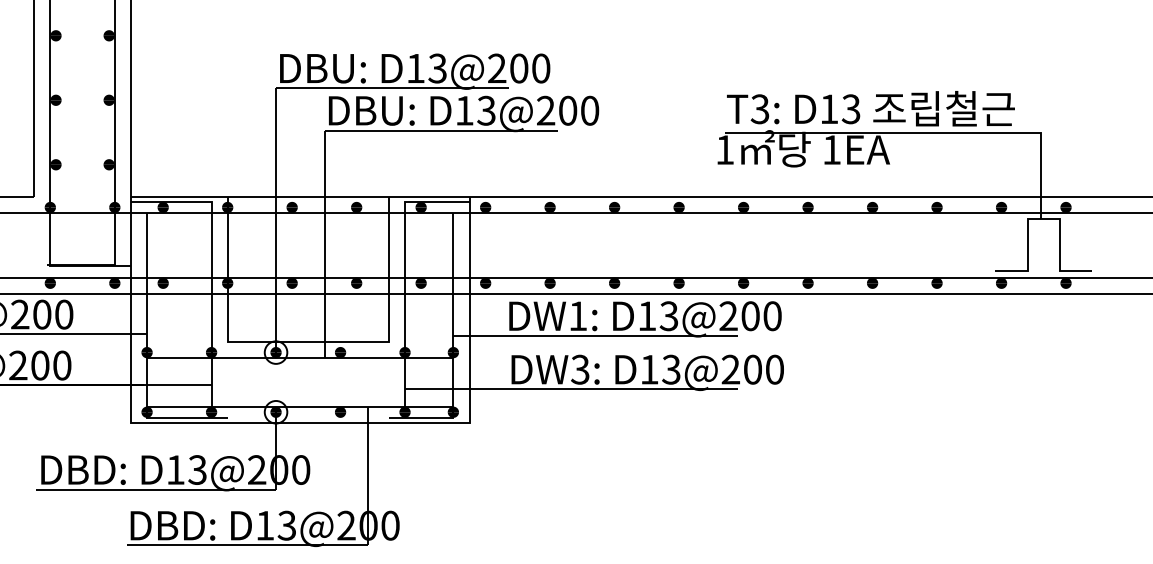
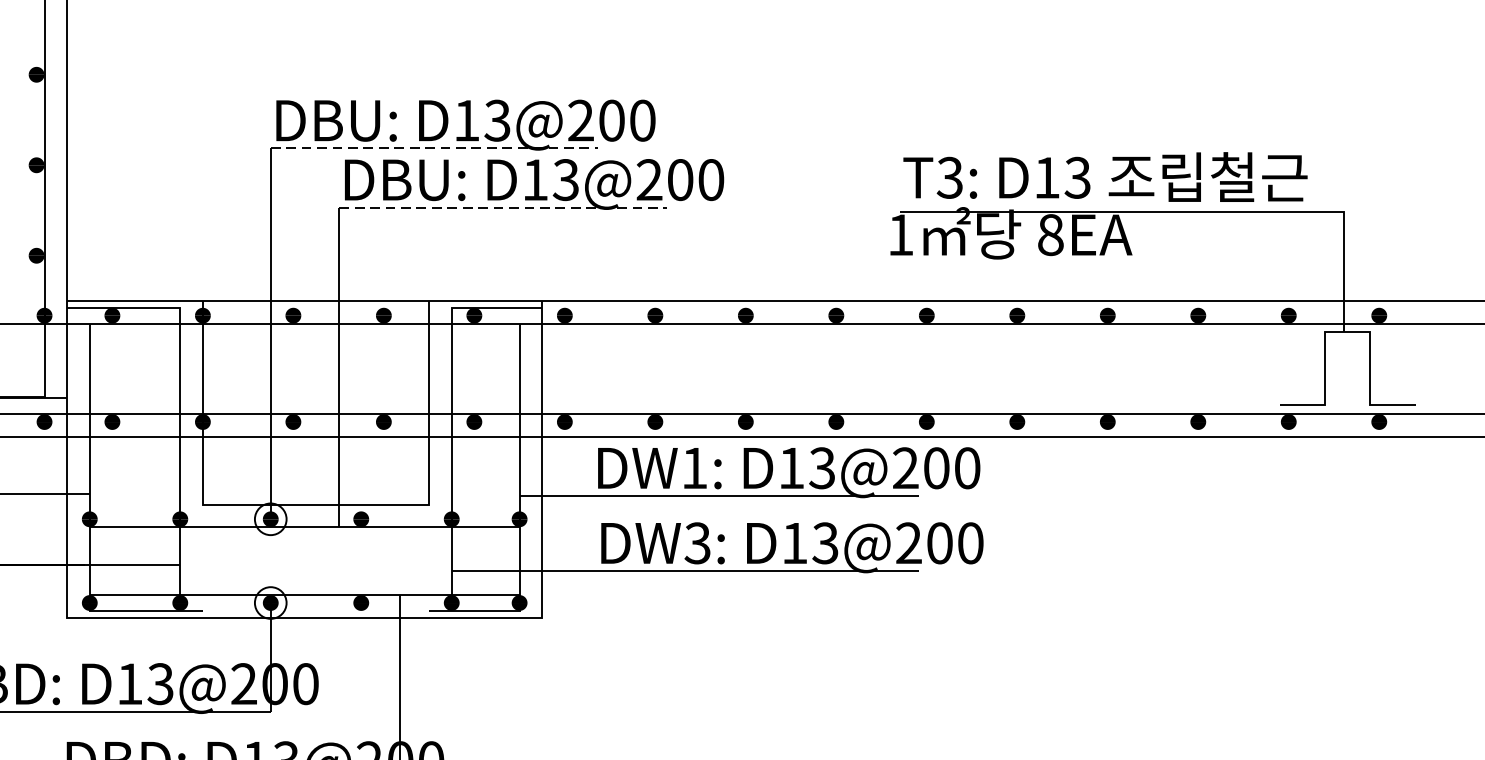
line: (392, 88) -> (434, 148), solid -> dashed
line: (441, 130) -> (502, 207), solid -> dashed
text: (832, 149) -> (1051, 234), 1EA -> 8EA

